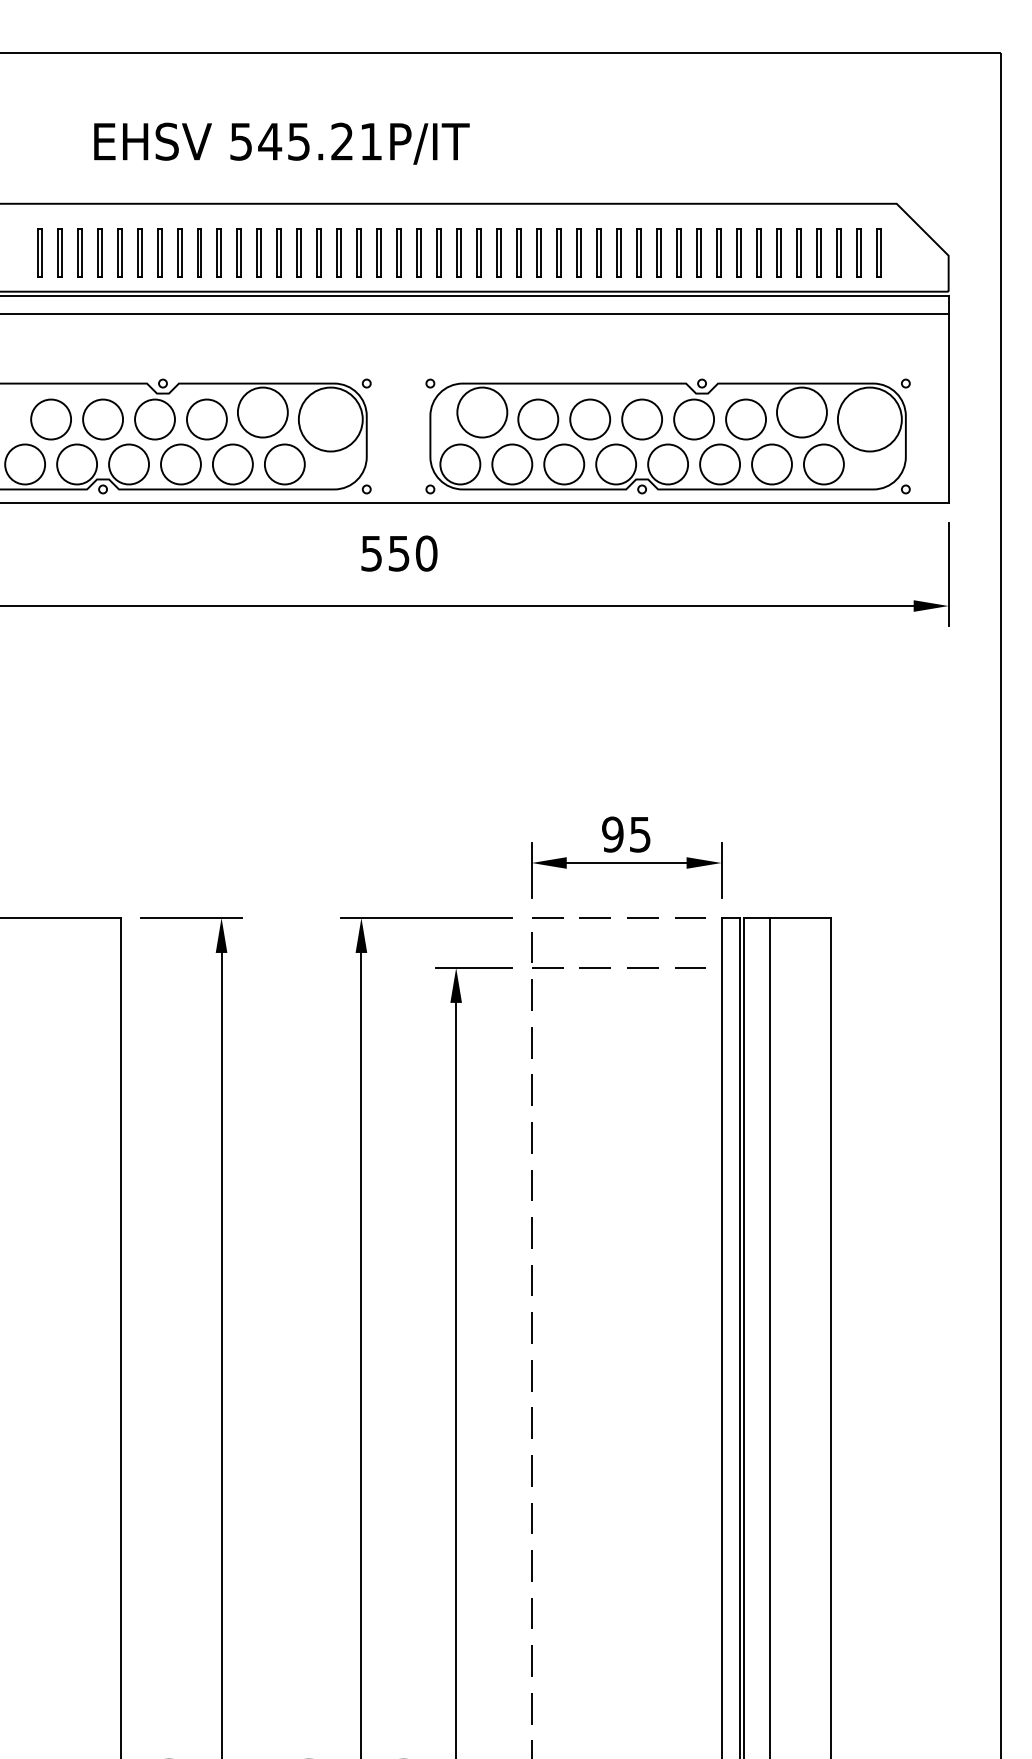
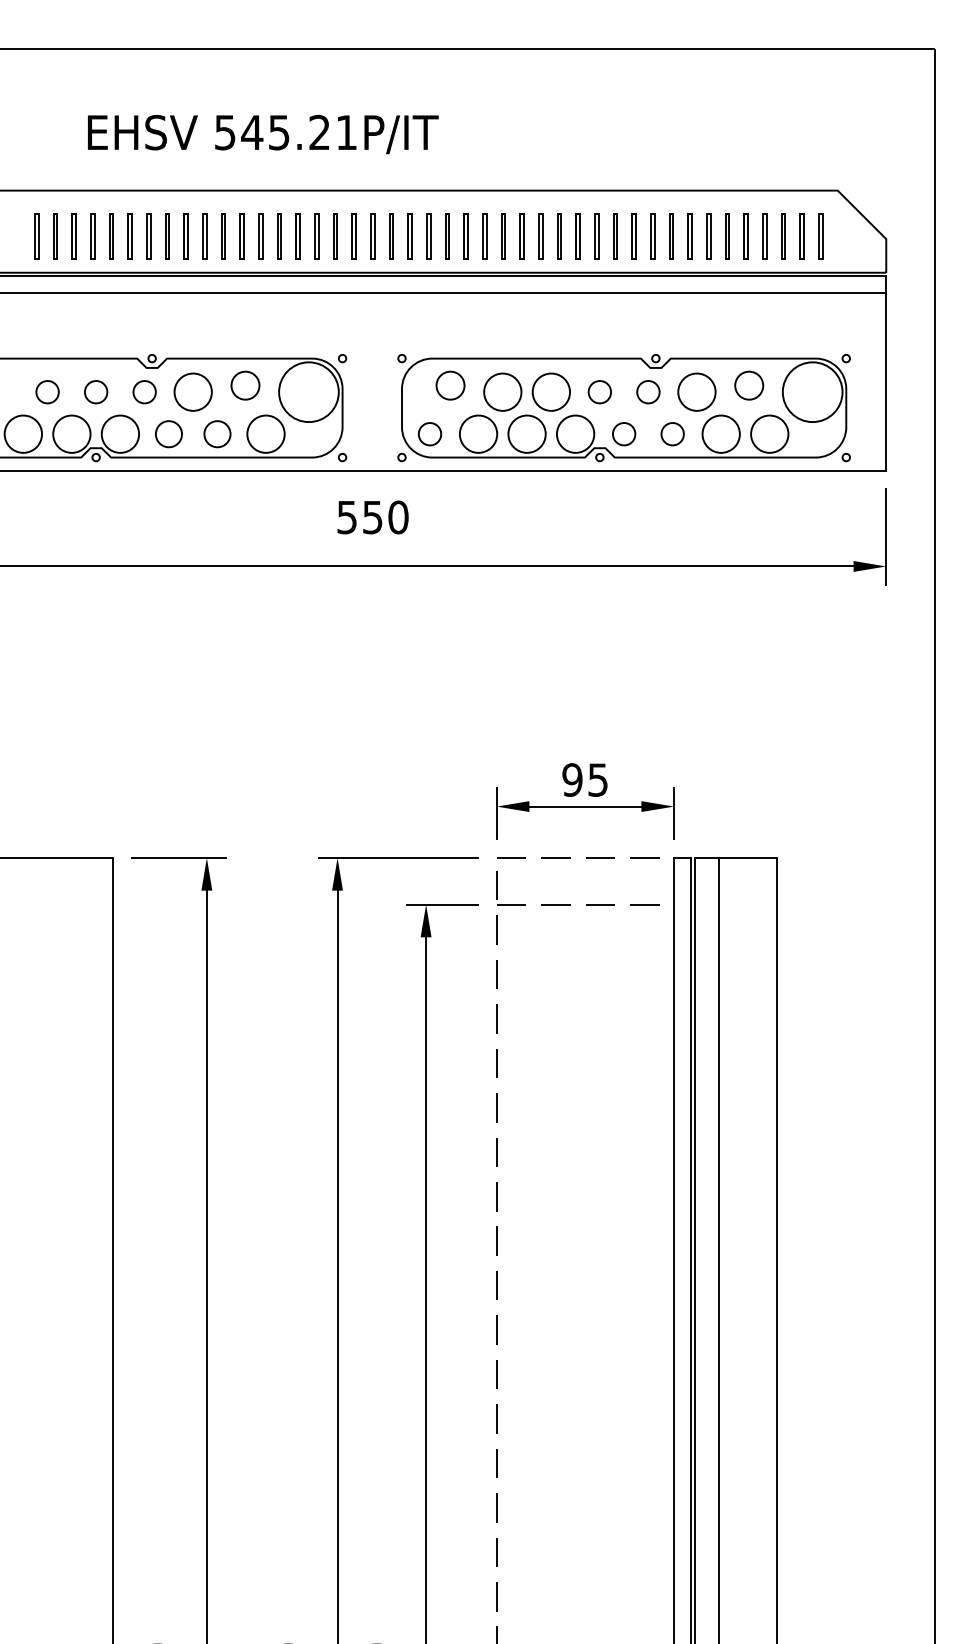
circle: (262, 412) -> (245, 385), size x0.6
circle: (482, 412) -> (450, 385), size x0.6
circle: (801, 412) -> (748, 385), size x0.6
circle: (50, 418) -> (47, 391), size x0.6
circle: (102, 418) -> (95, 391), size x0.6
circle: (154, 418) -> (144, 391), size x0.6
circle: (641, 418) -> (599, 391), size x0.6
circle: (694, 418) -> (648, 391), size x0.6
circle: (180, 463) -> (168, 433), size x0.7
circle: (232, 463) -> (217, 433), size x0.7
circle: (459, 463) -> (429, 433), size x0.6
circle: (667, 463) -> (623, 433), size x0.6
circle: (719, 463) -> (672, 433), size x0.6

